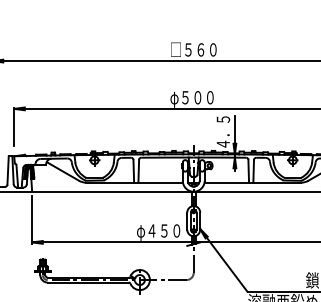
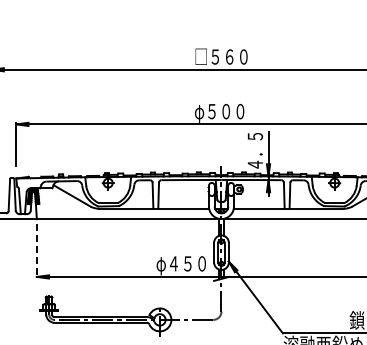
line: (31, 220) -> (36, 251), solid -> dashed

